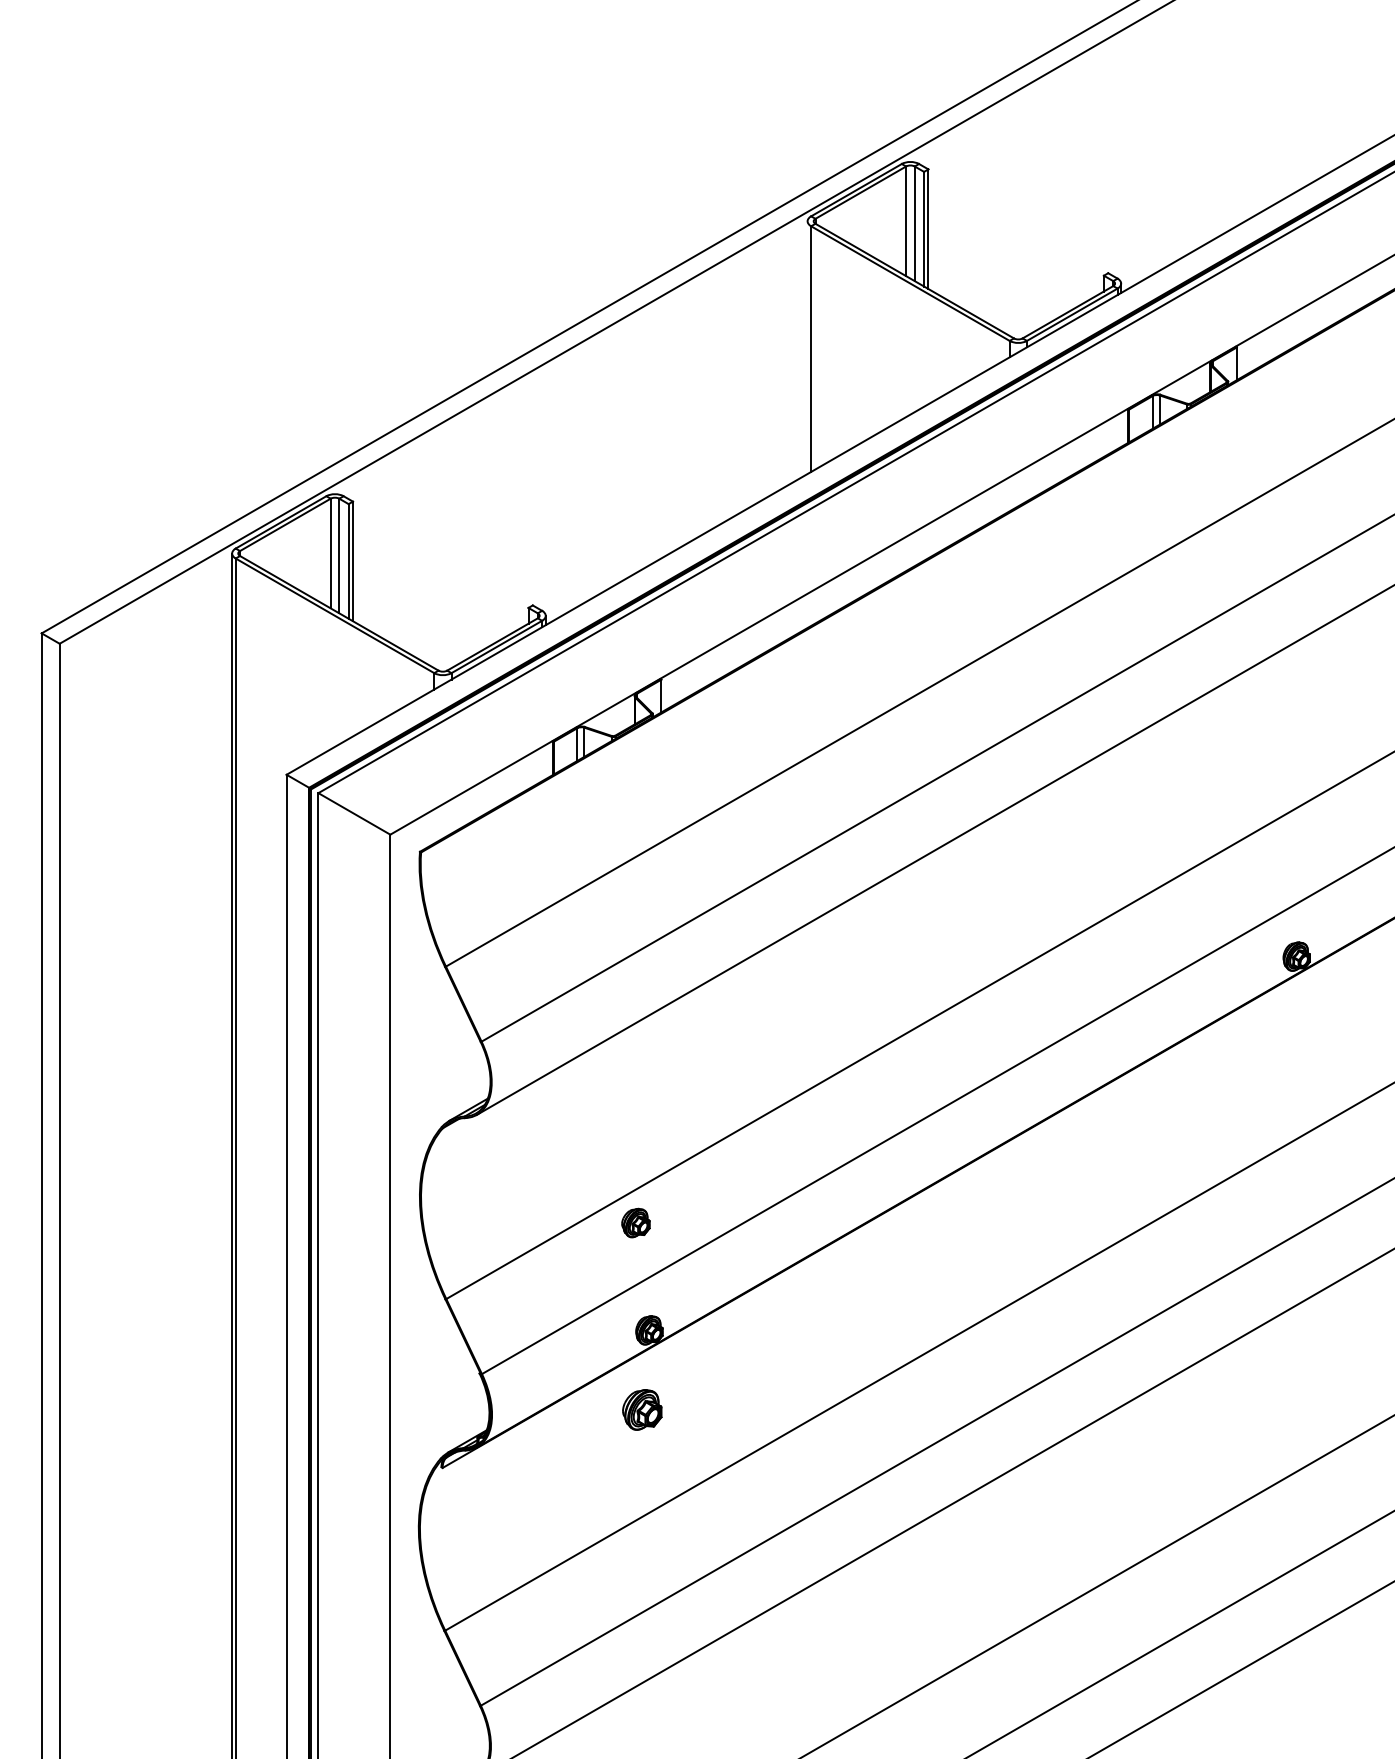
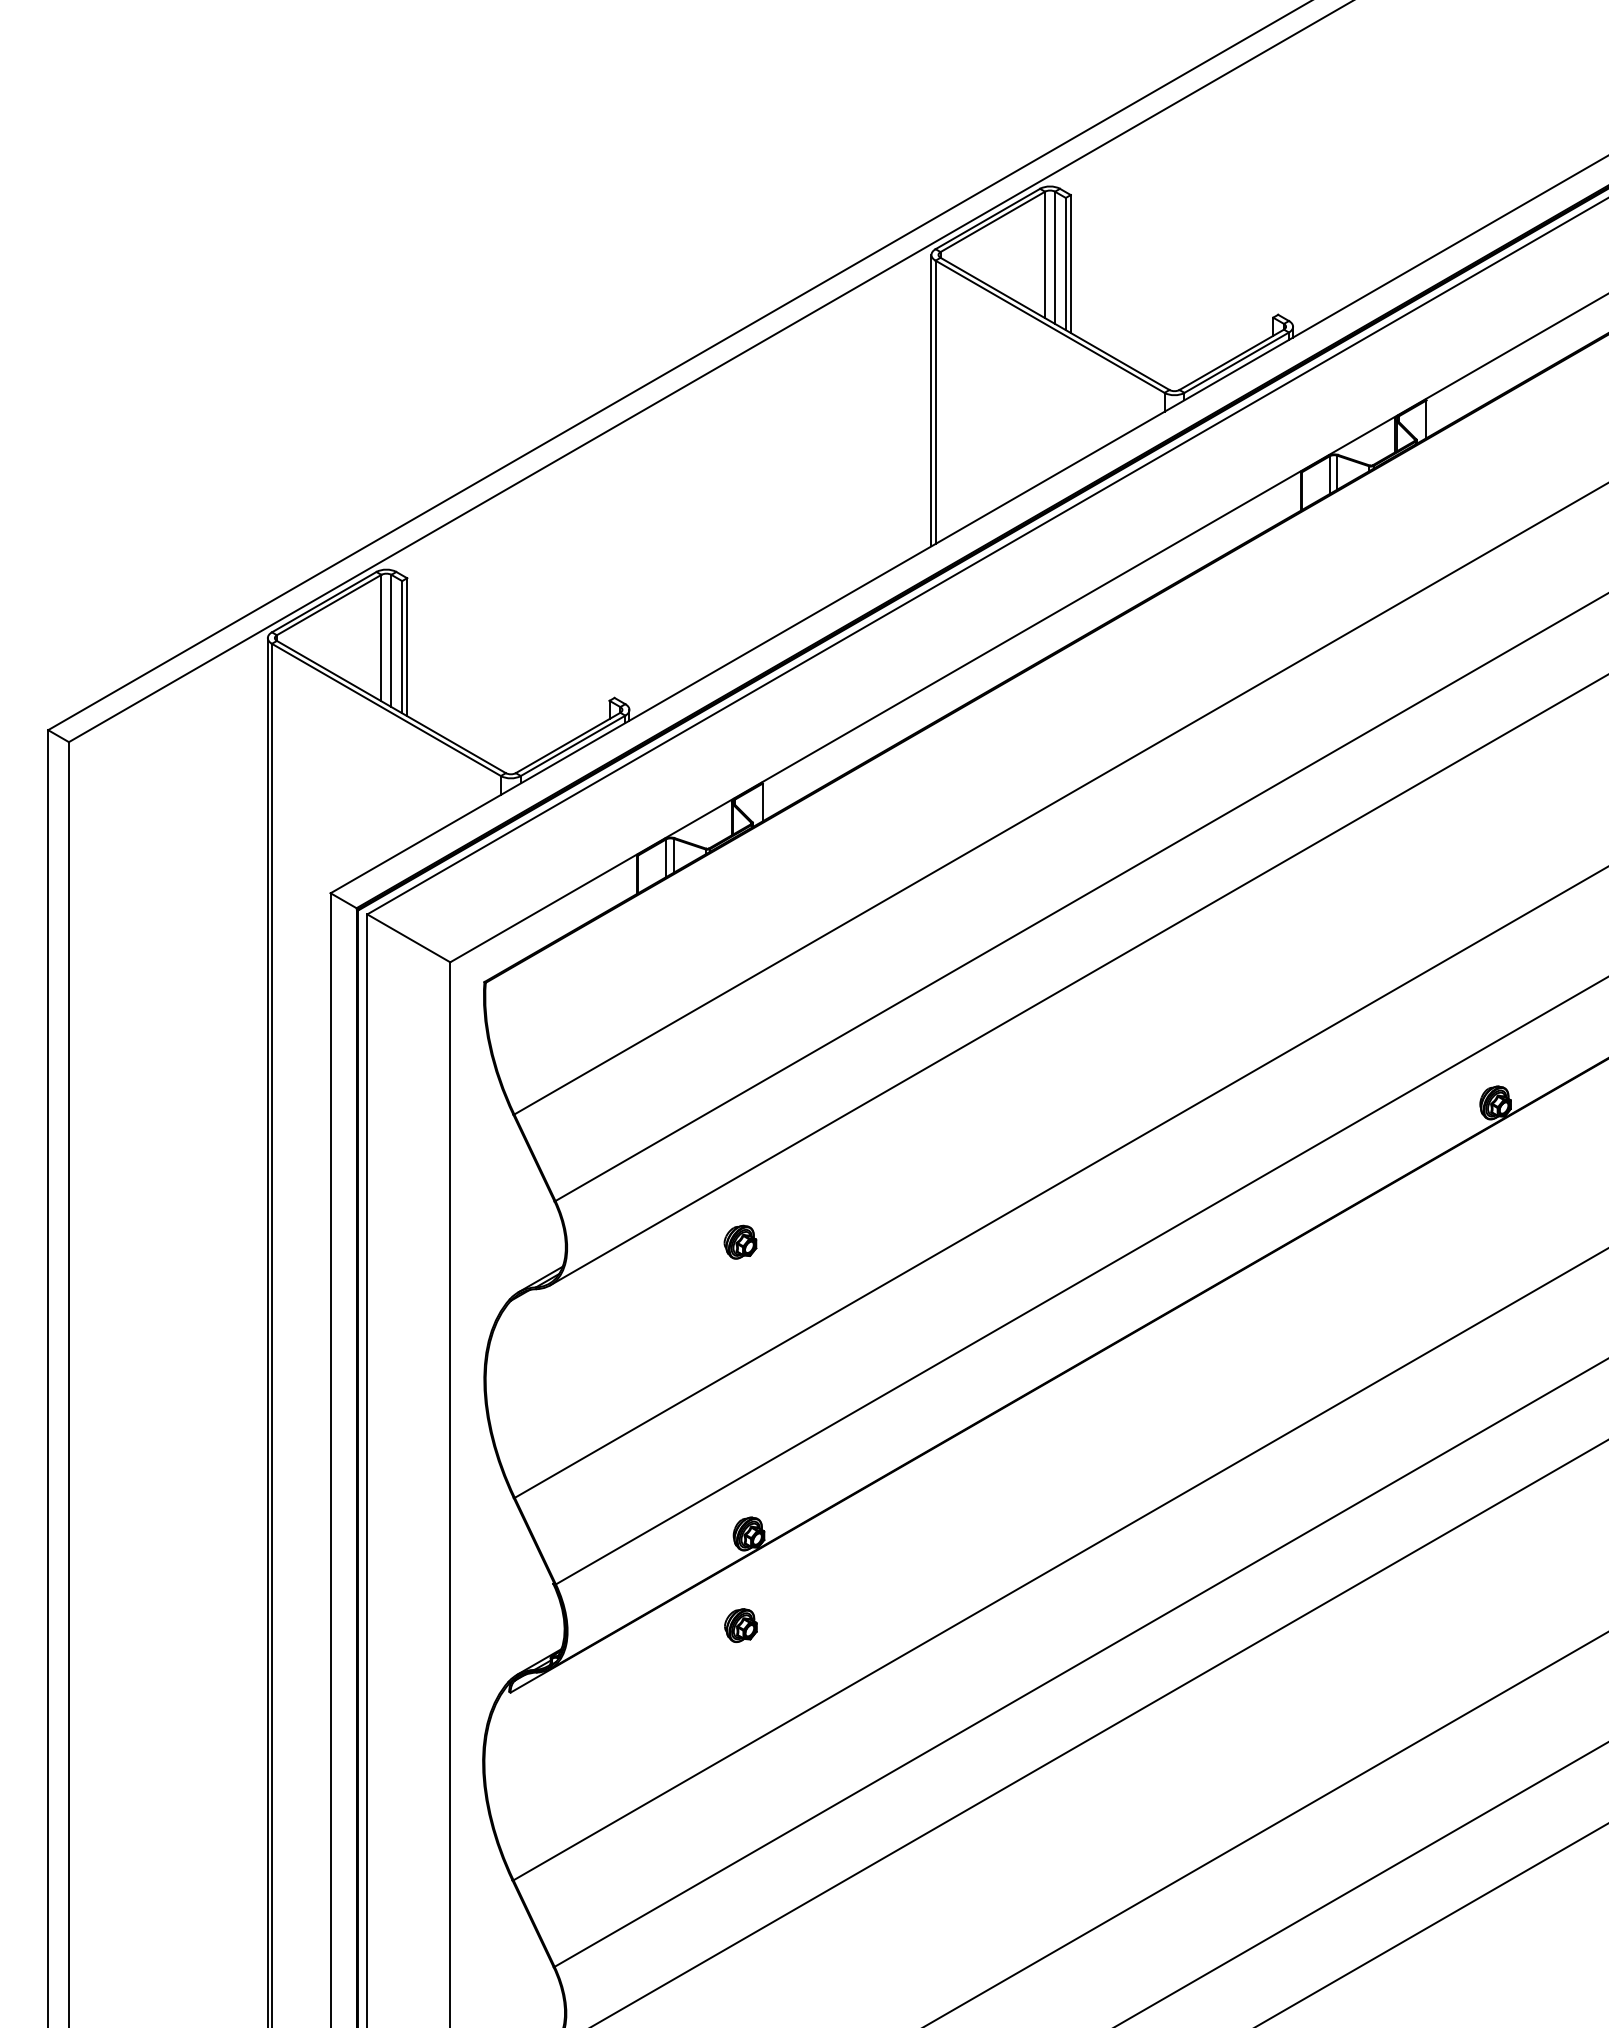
line: (807, 347) -> (931, 400), added
part: (635, 1222) -> (740, 1241), moved
part: (642, 1409) -> (740, 1625), size x0.71

